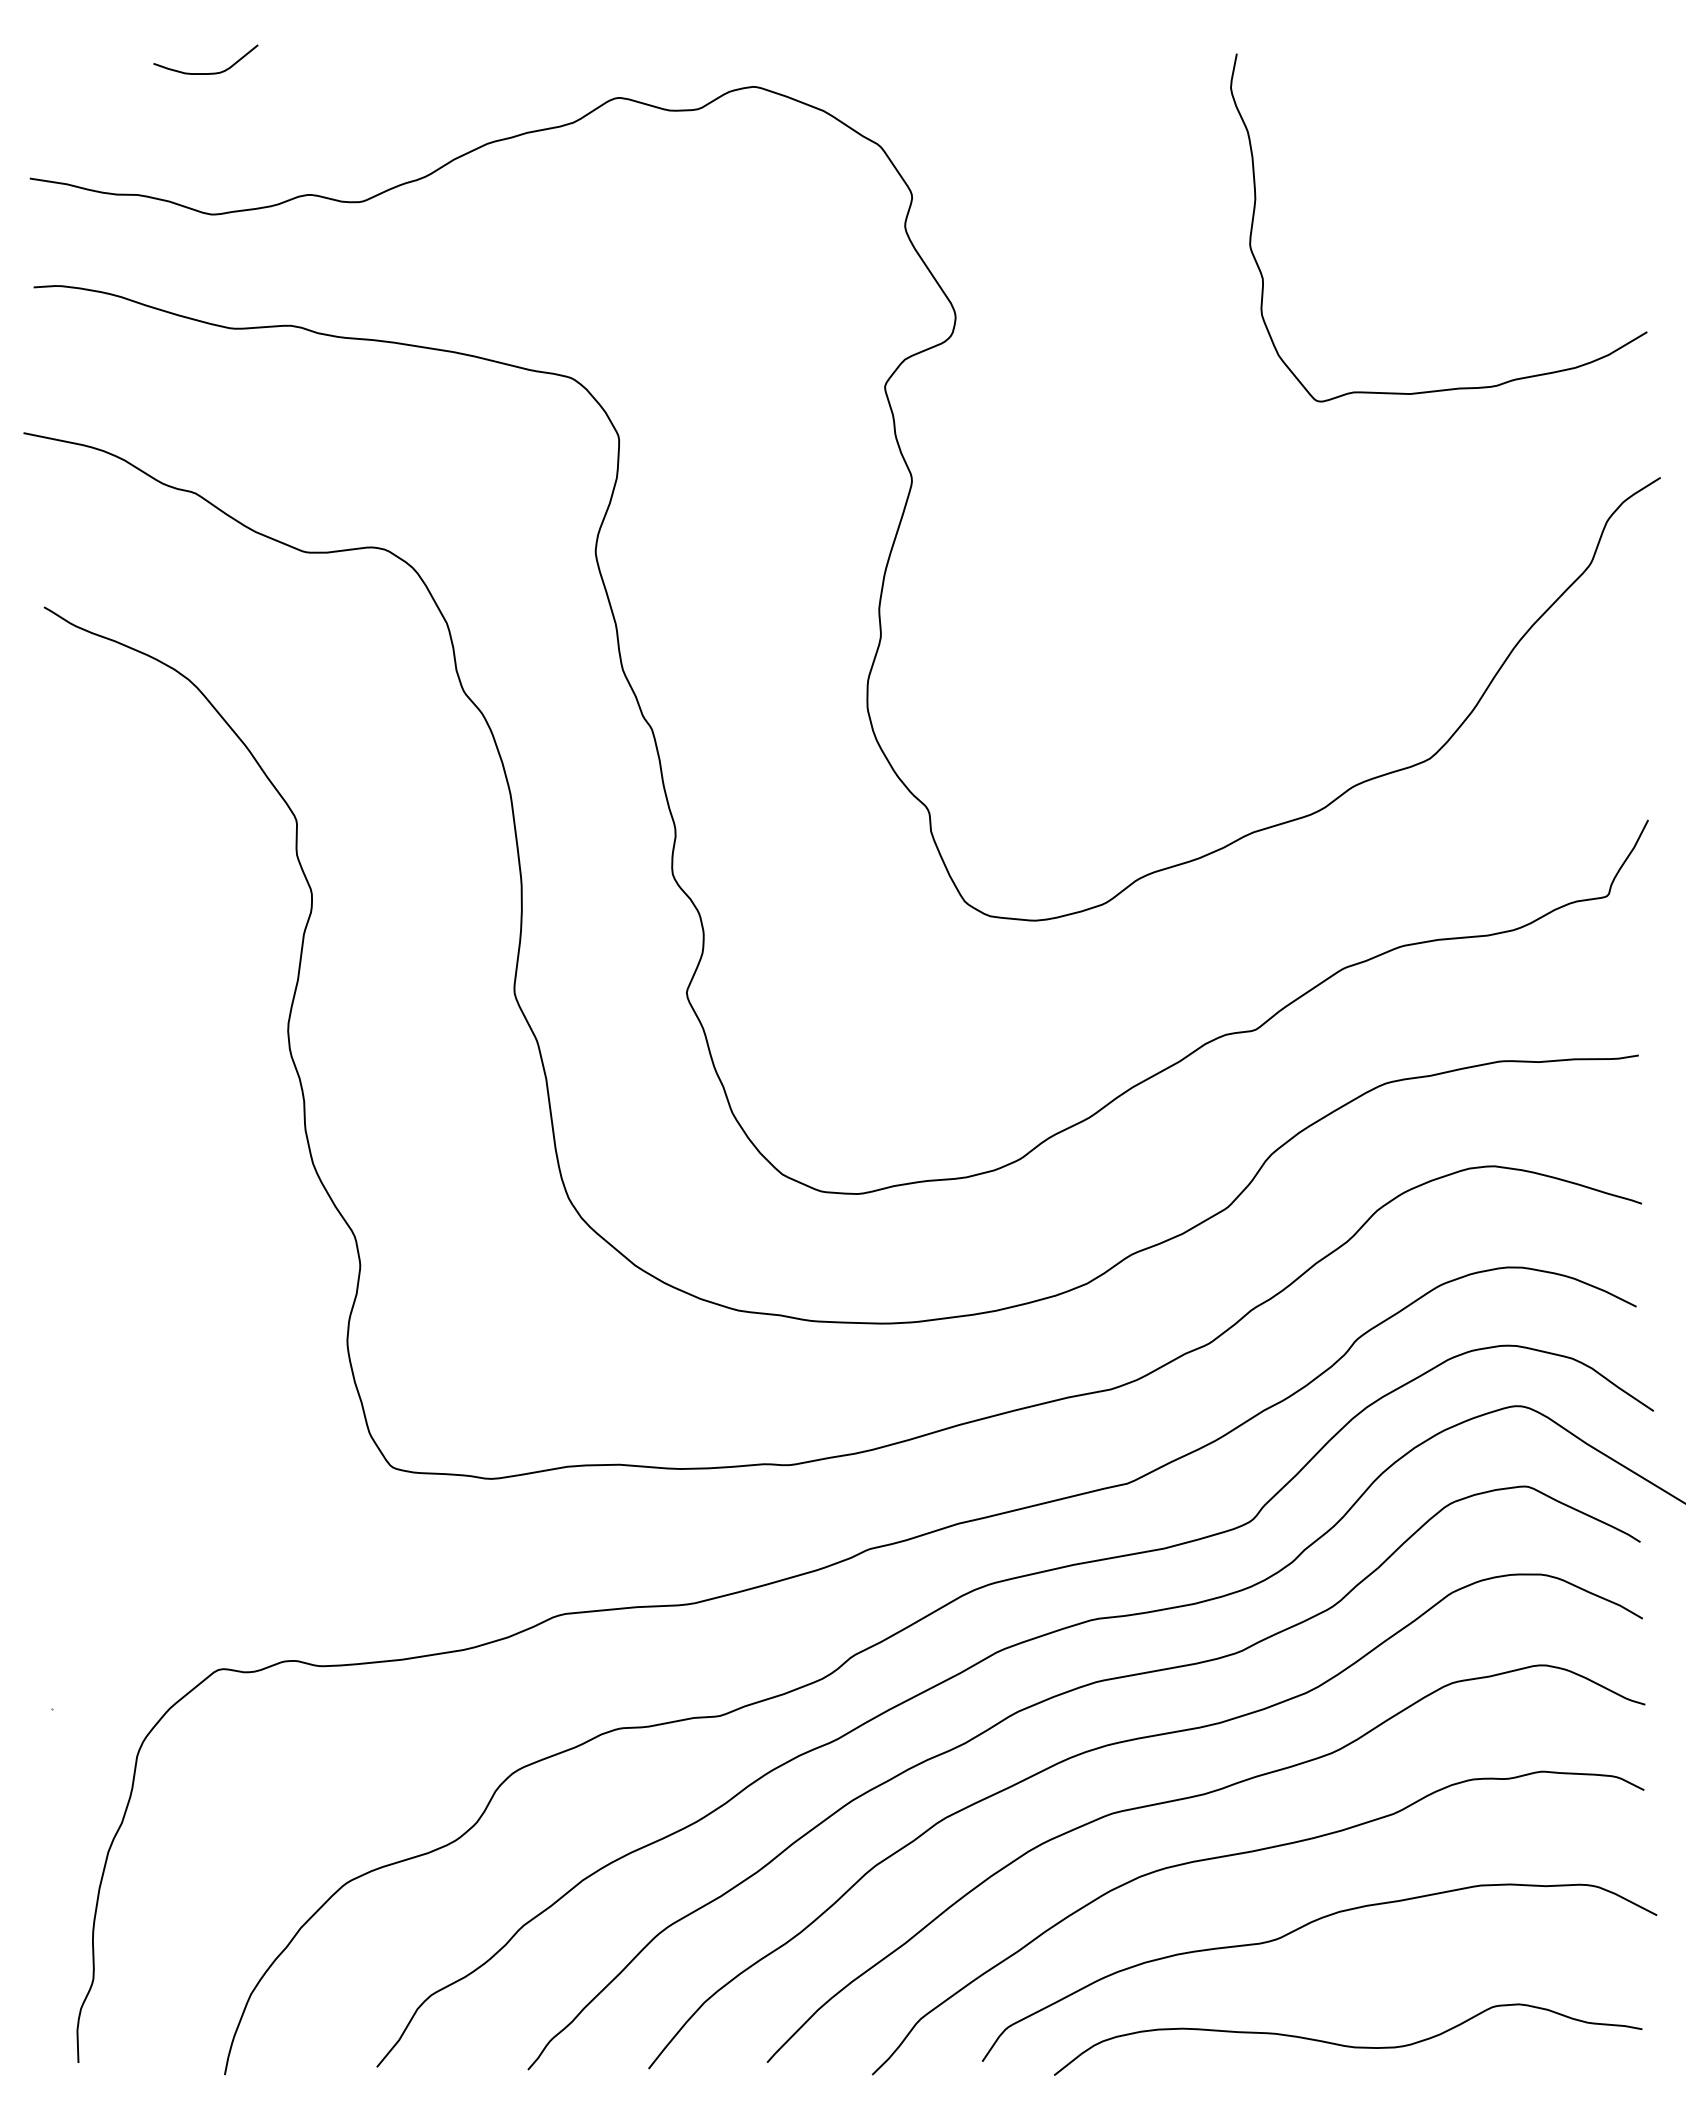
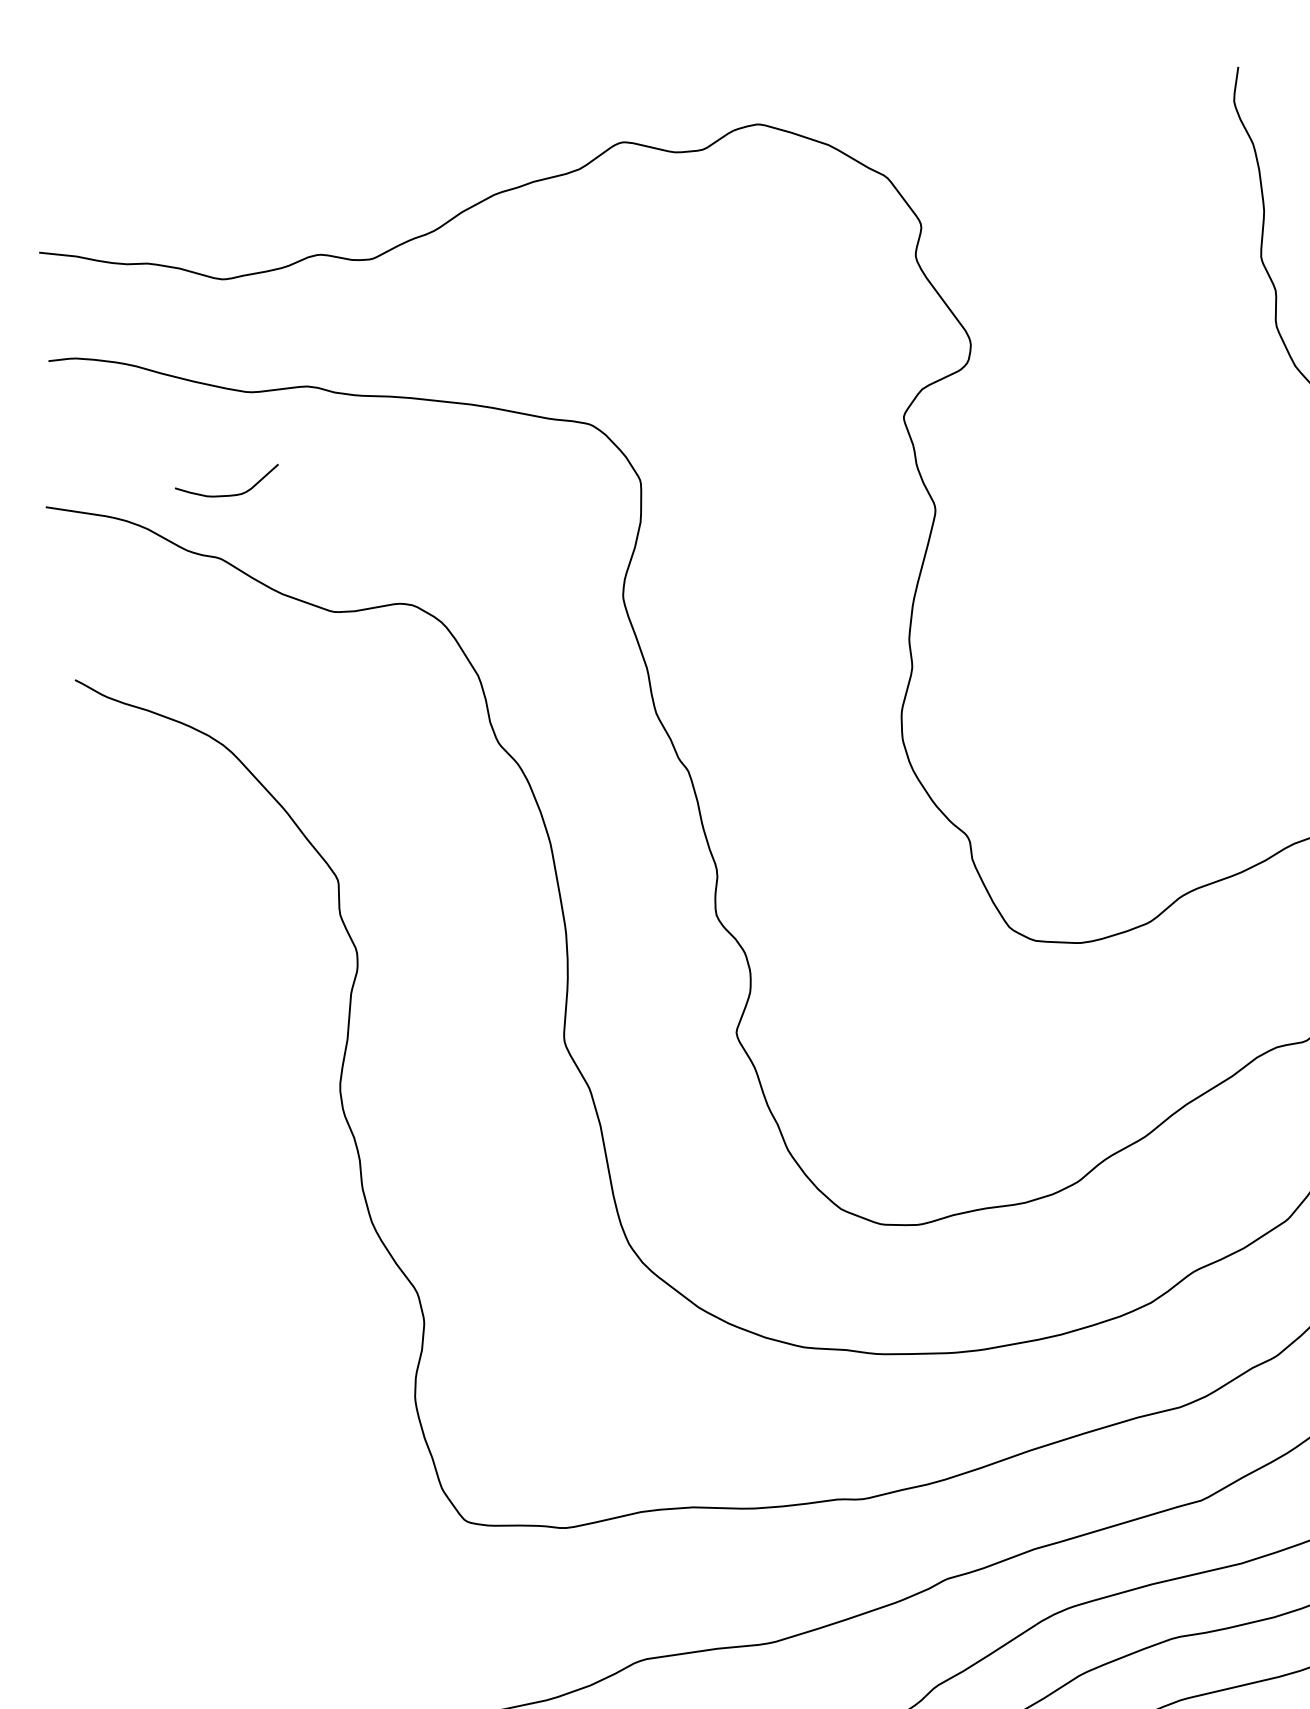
curve: (210, 72) -> (232, 494), moved

